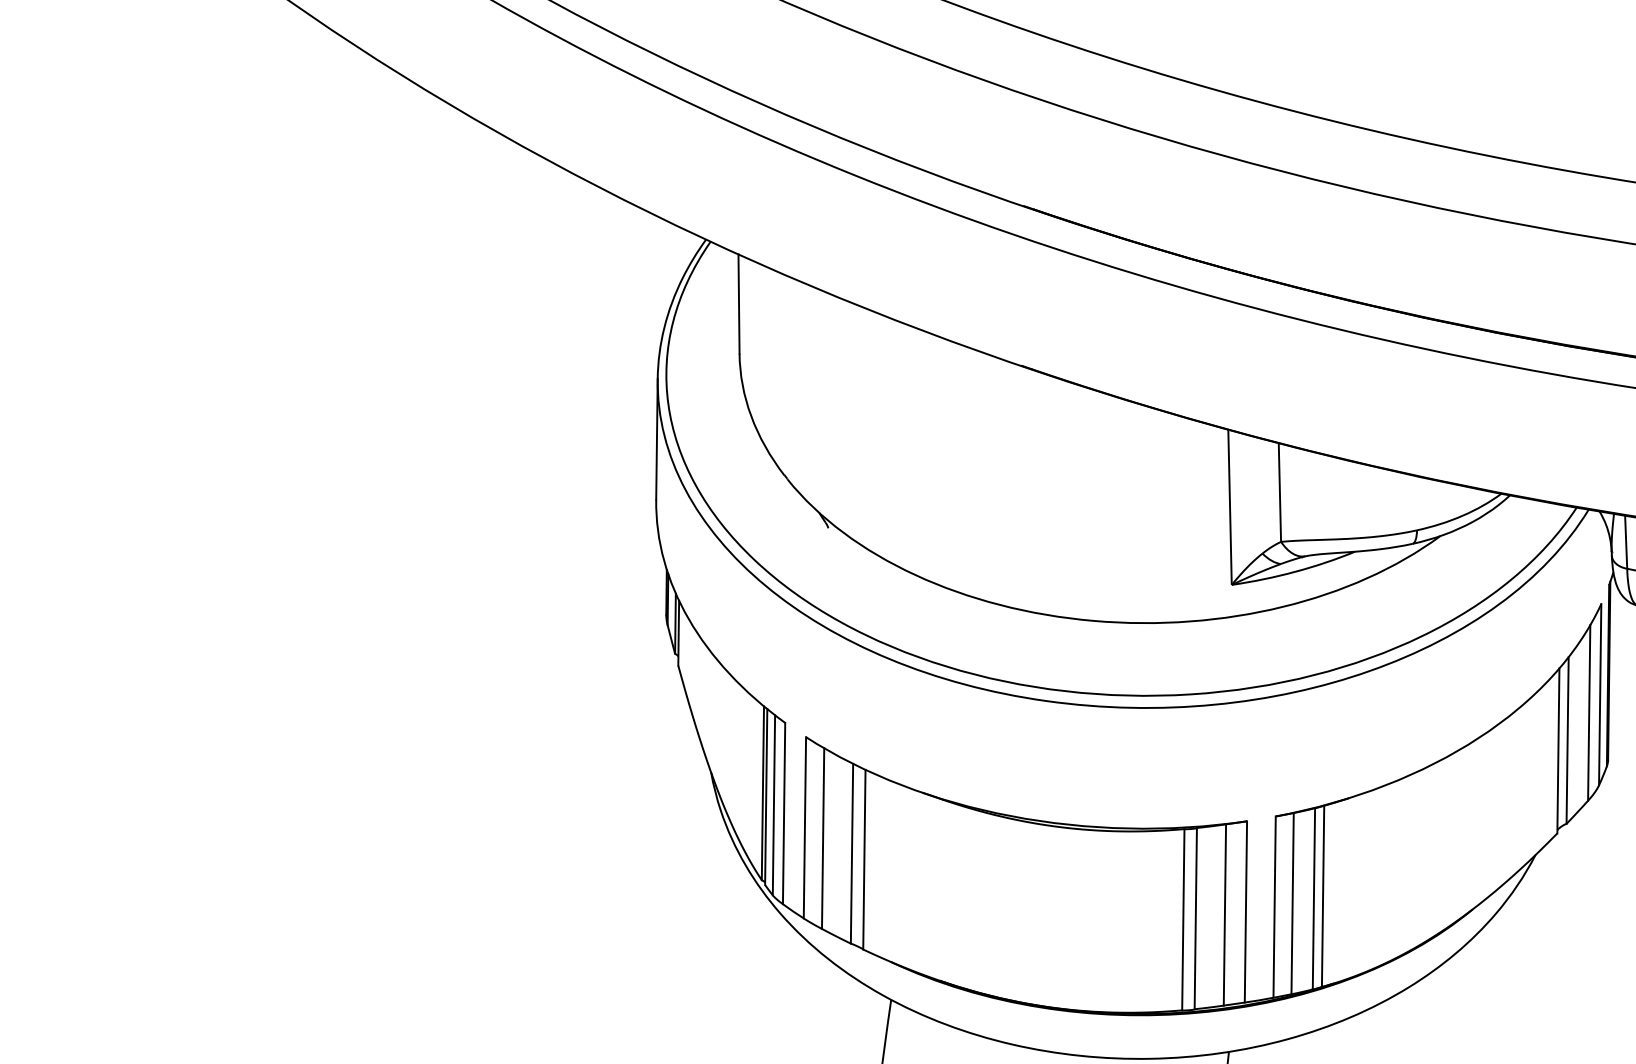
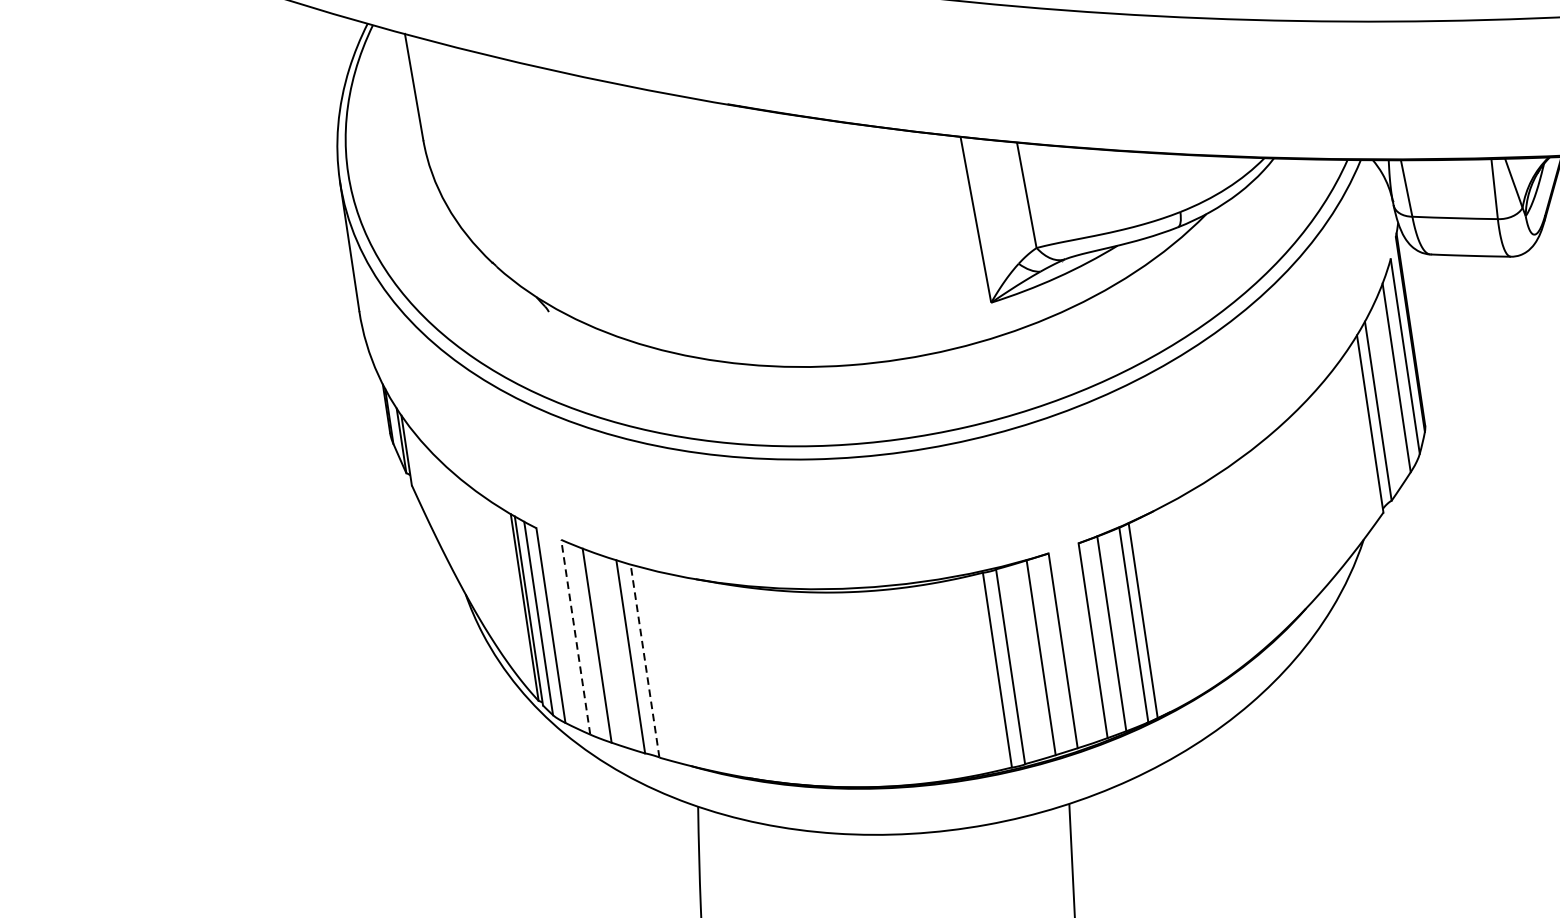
line: (804, 827) -> (575, 636), solid -> dashed
line: (864, 859) -> (645, 660), solid -> dashed

